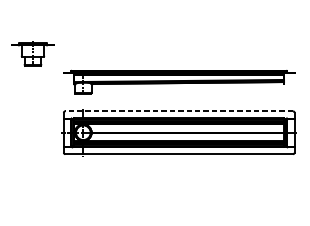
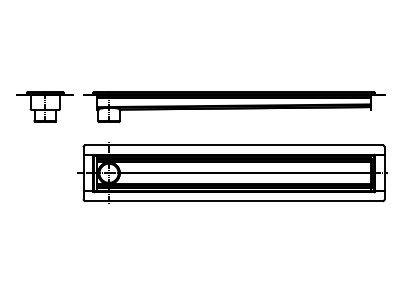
part: (32, 54) -> (44, 107), moved
line: (179, 111) -> (234, 145), dashed -> solid

